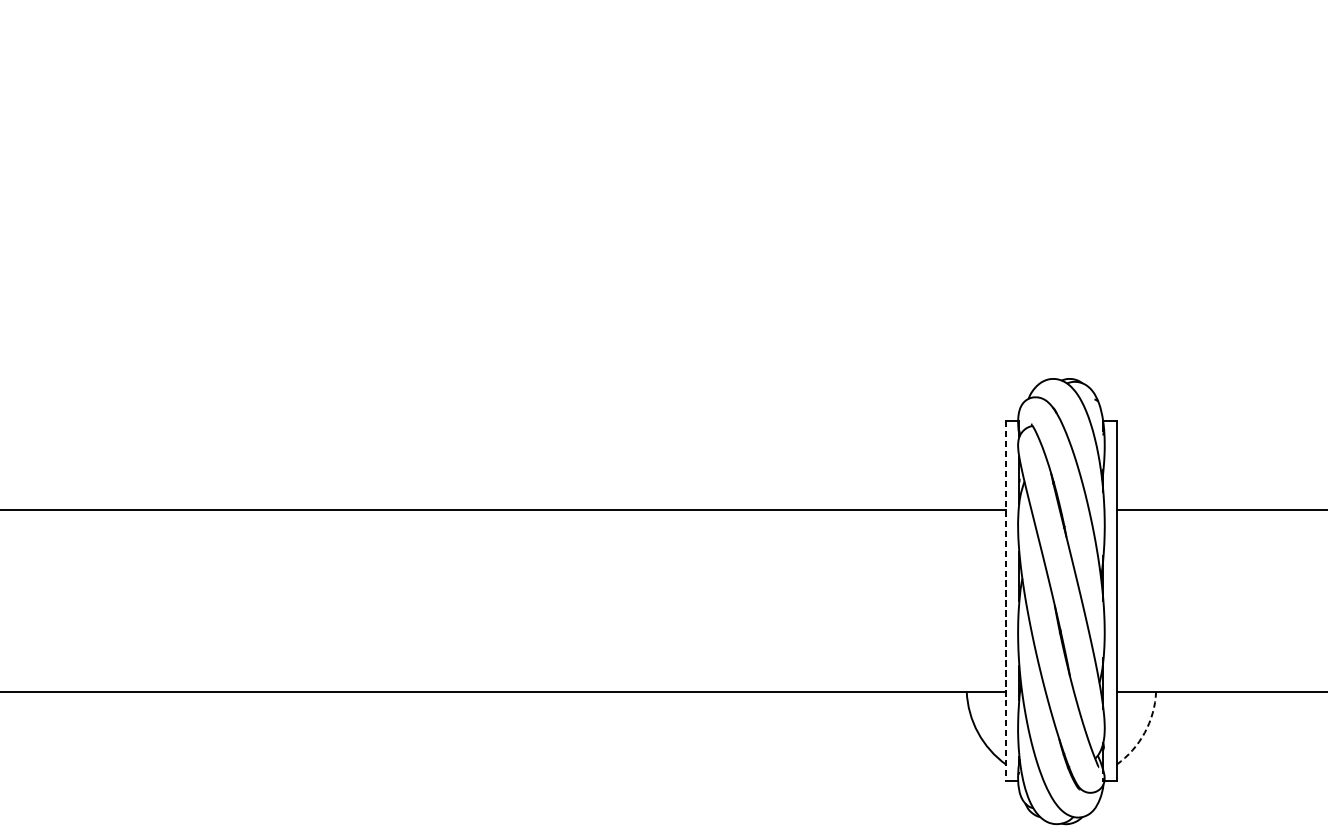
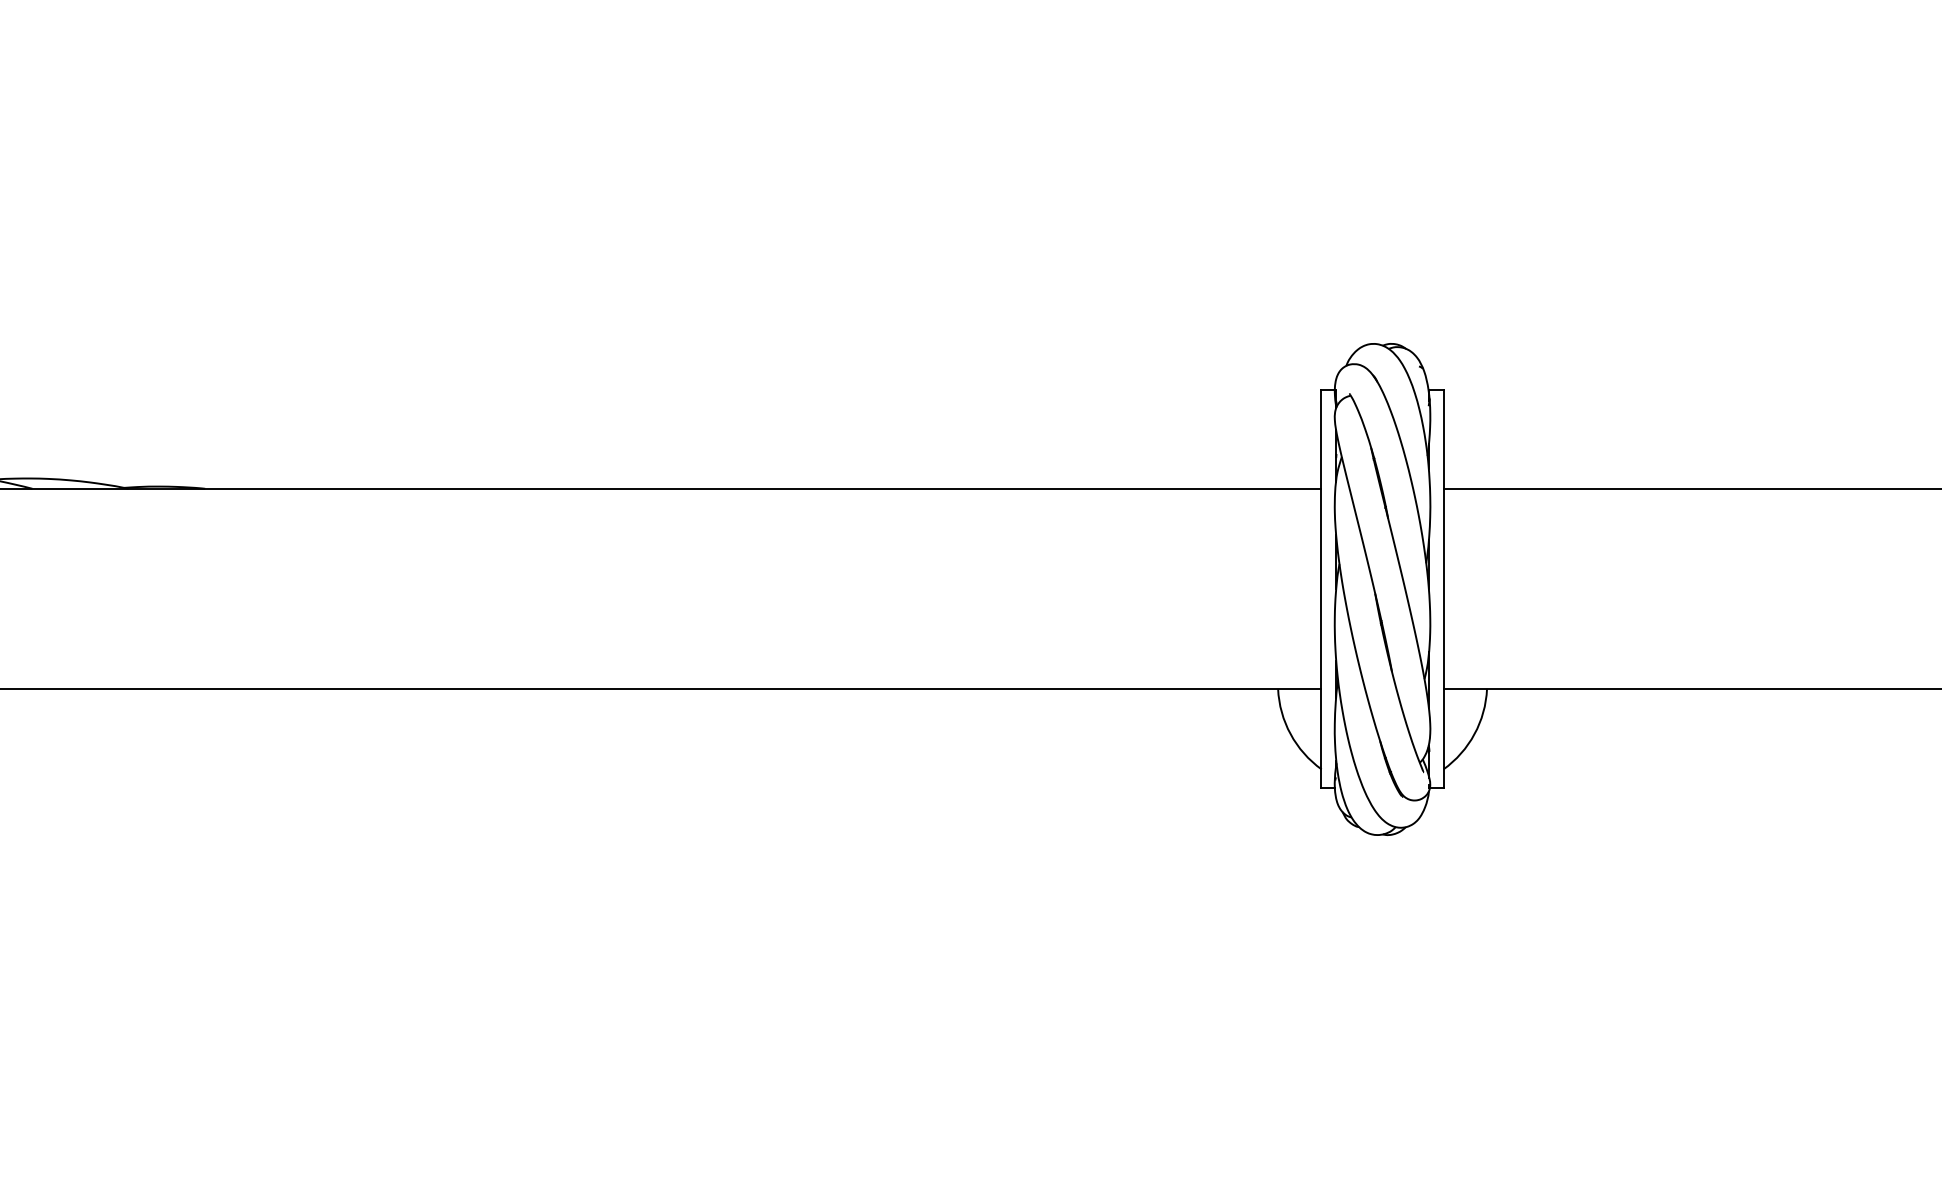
line: (1006, 600) -> (1321, 588), dashed -> solid
arc: (1144, 733) -> (1474, 734), dashed -> solid

